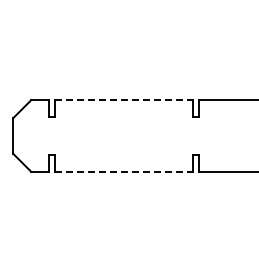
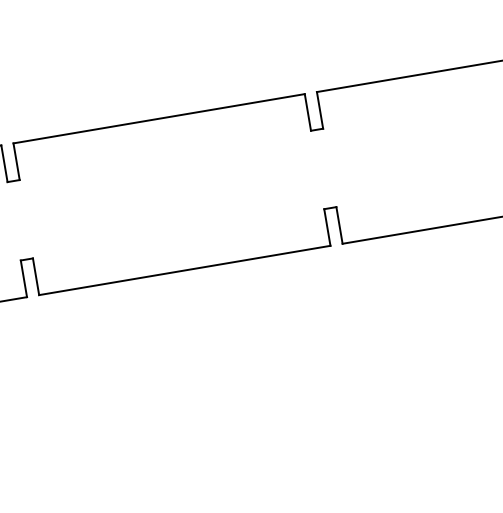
line: (123, 100) -> (158, 119), dashed -> solid
line: (123, 171) -> (183, 269), dashed -> solid

